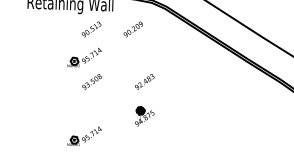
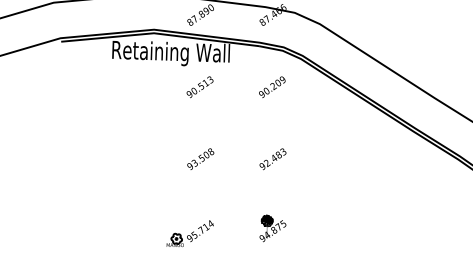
text: (133, 28) -> (272, 86), moved
part: (83, 57) -> (189, 125), removed
part: (144, 116) -> (272, 228), moved

